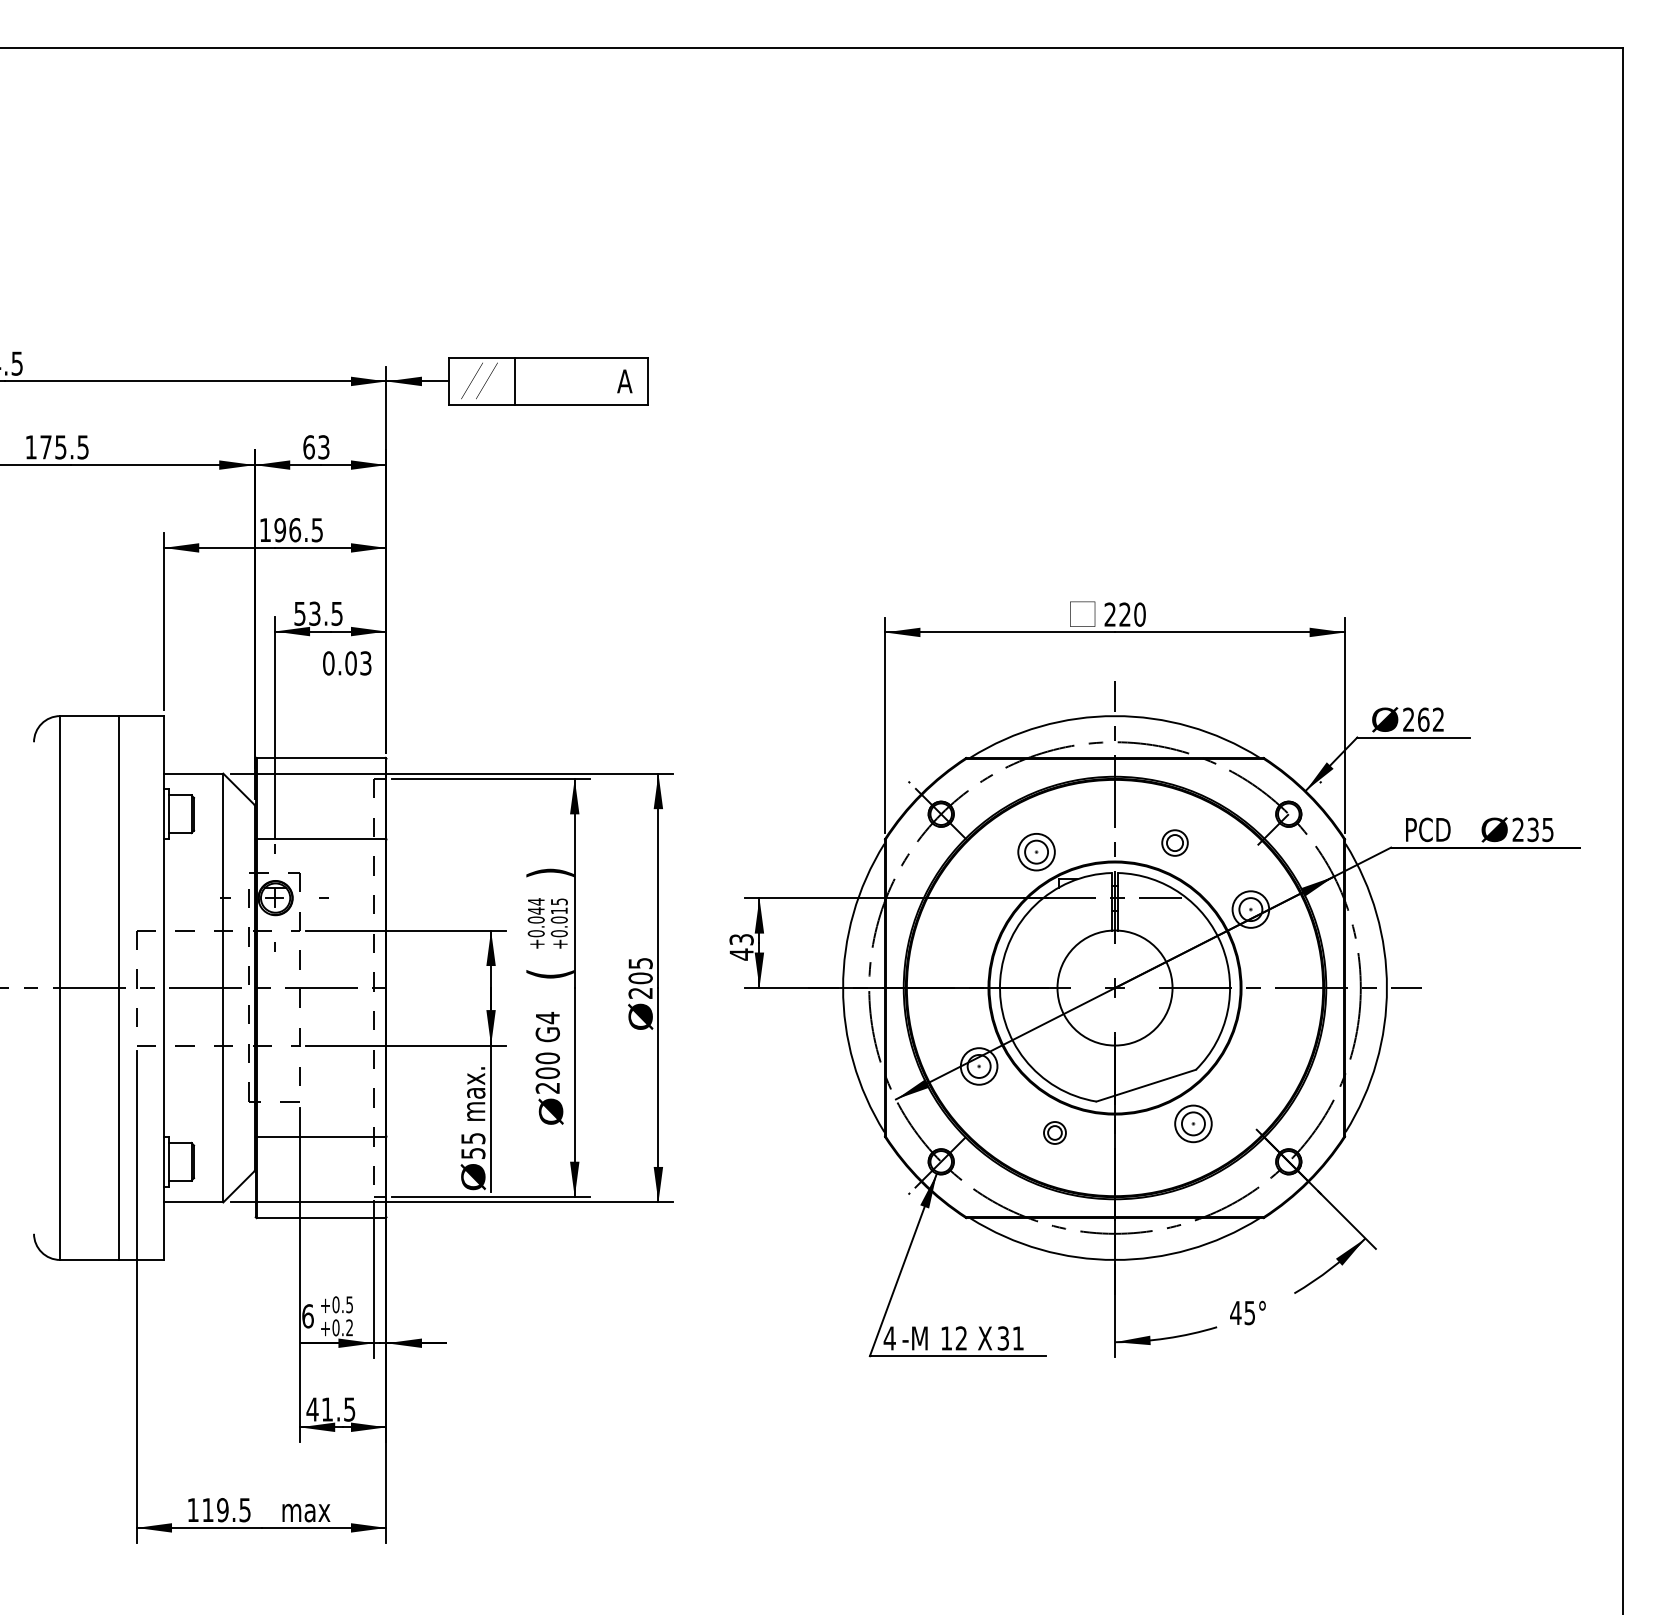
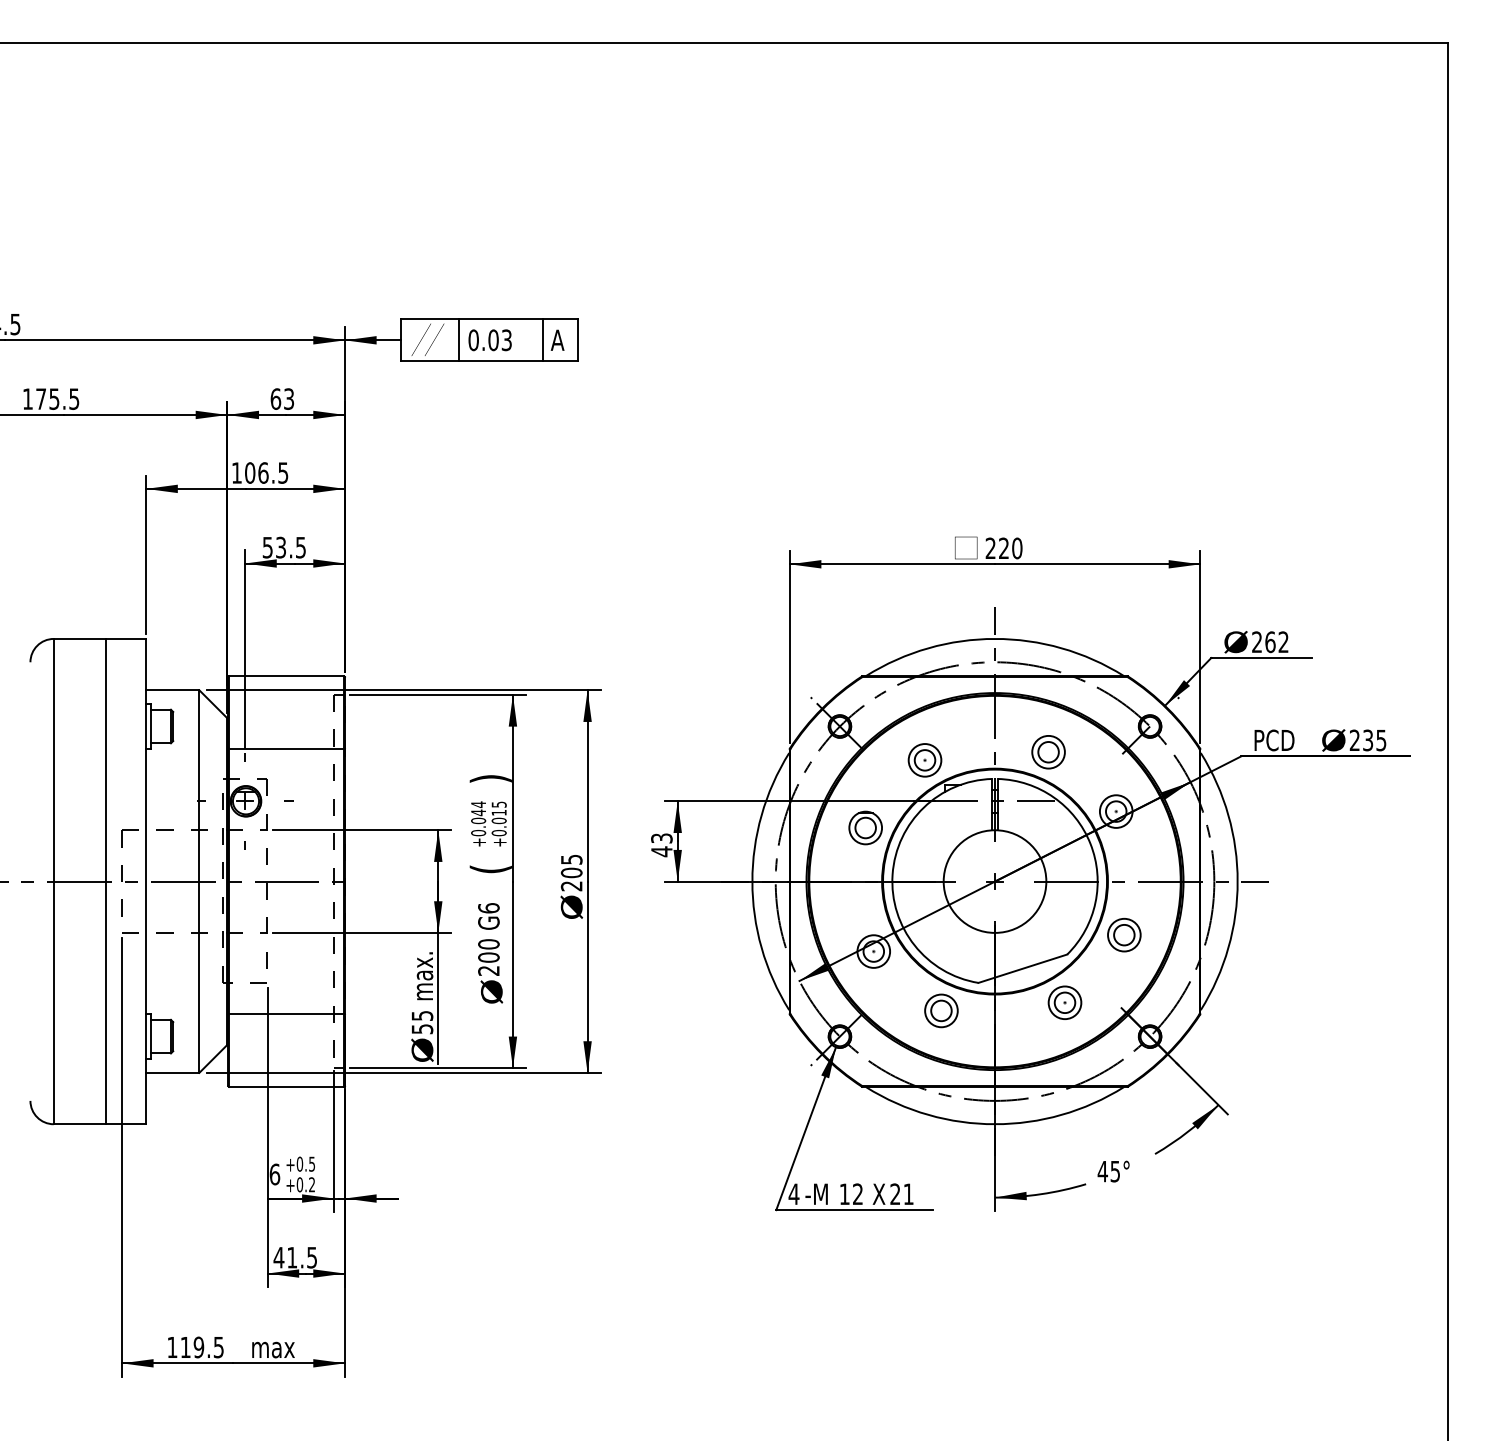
line: (607, 381) -> (542, 340), added
text: (280, 530) -> (250, 473), 196.5 -> 106.5
text: (347, 663) -> (490, 340), moved
part: (1174, 842) -> (1048, 751), size x1.43
part: (969, 927) -> (865, 827), added
text: (547, 1017) -> (488, 907), G4 -> G6
part: (1259, 1047) -> (1123, 934), added
part: (1054, 1132) -> (941, 1010), size x1.67
text: (1002, 1338) -> (894, 1194), 31 -> 21

